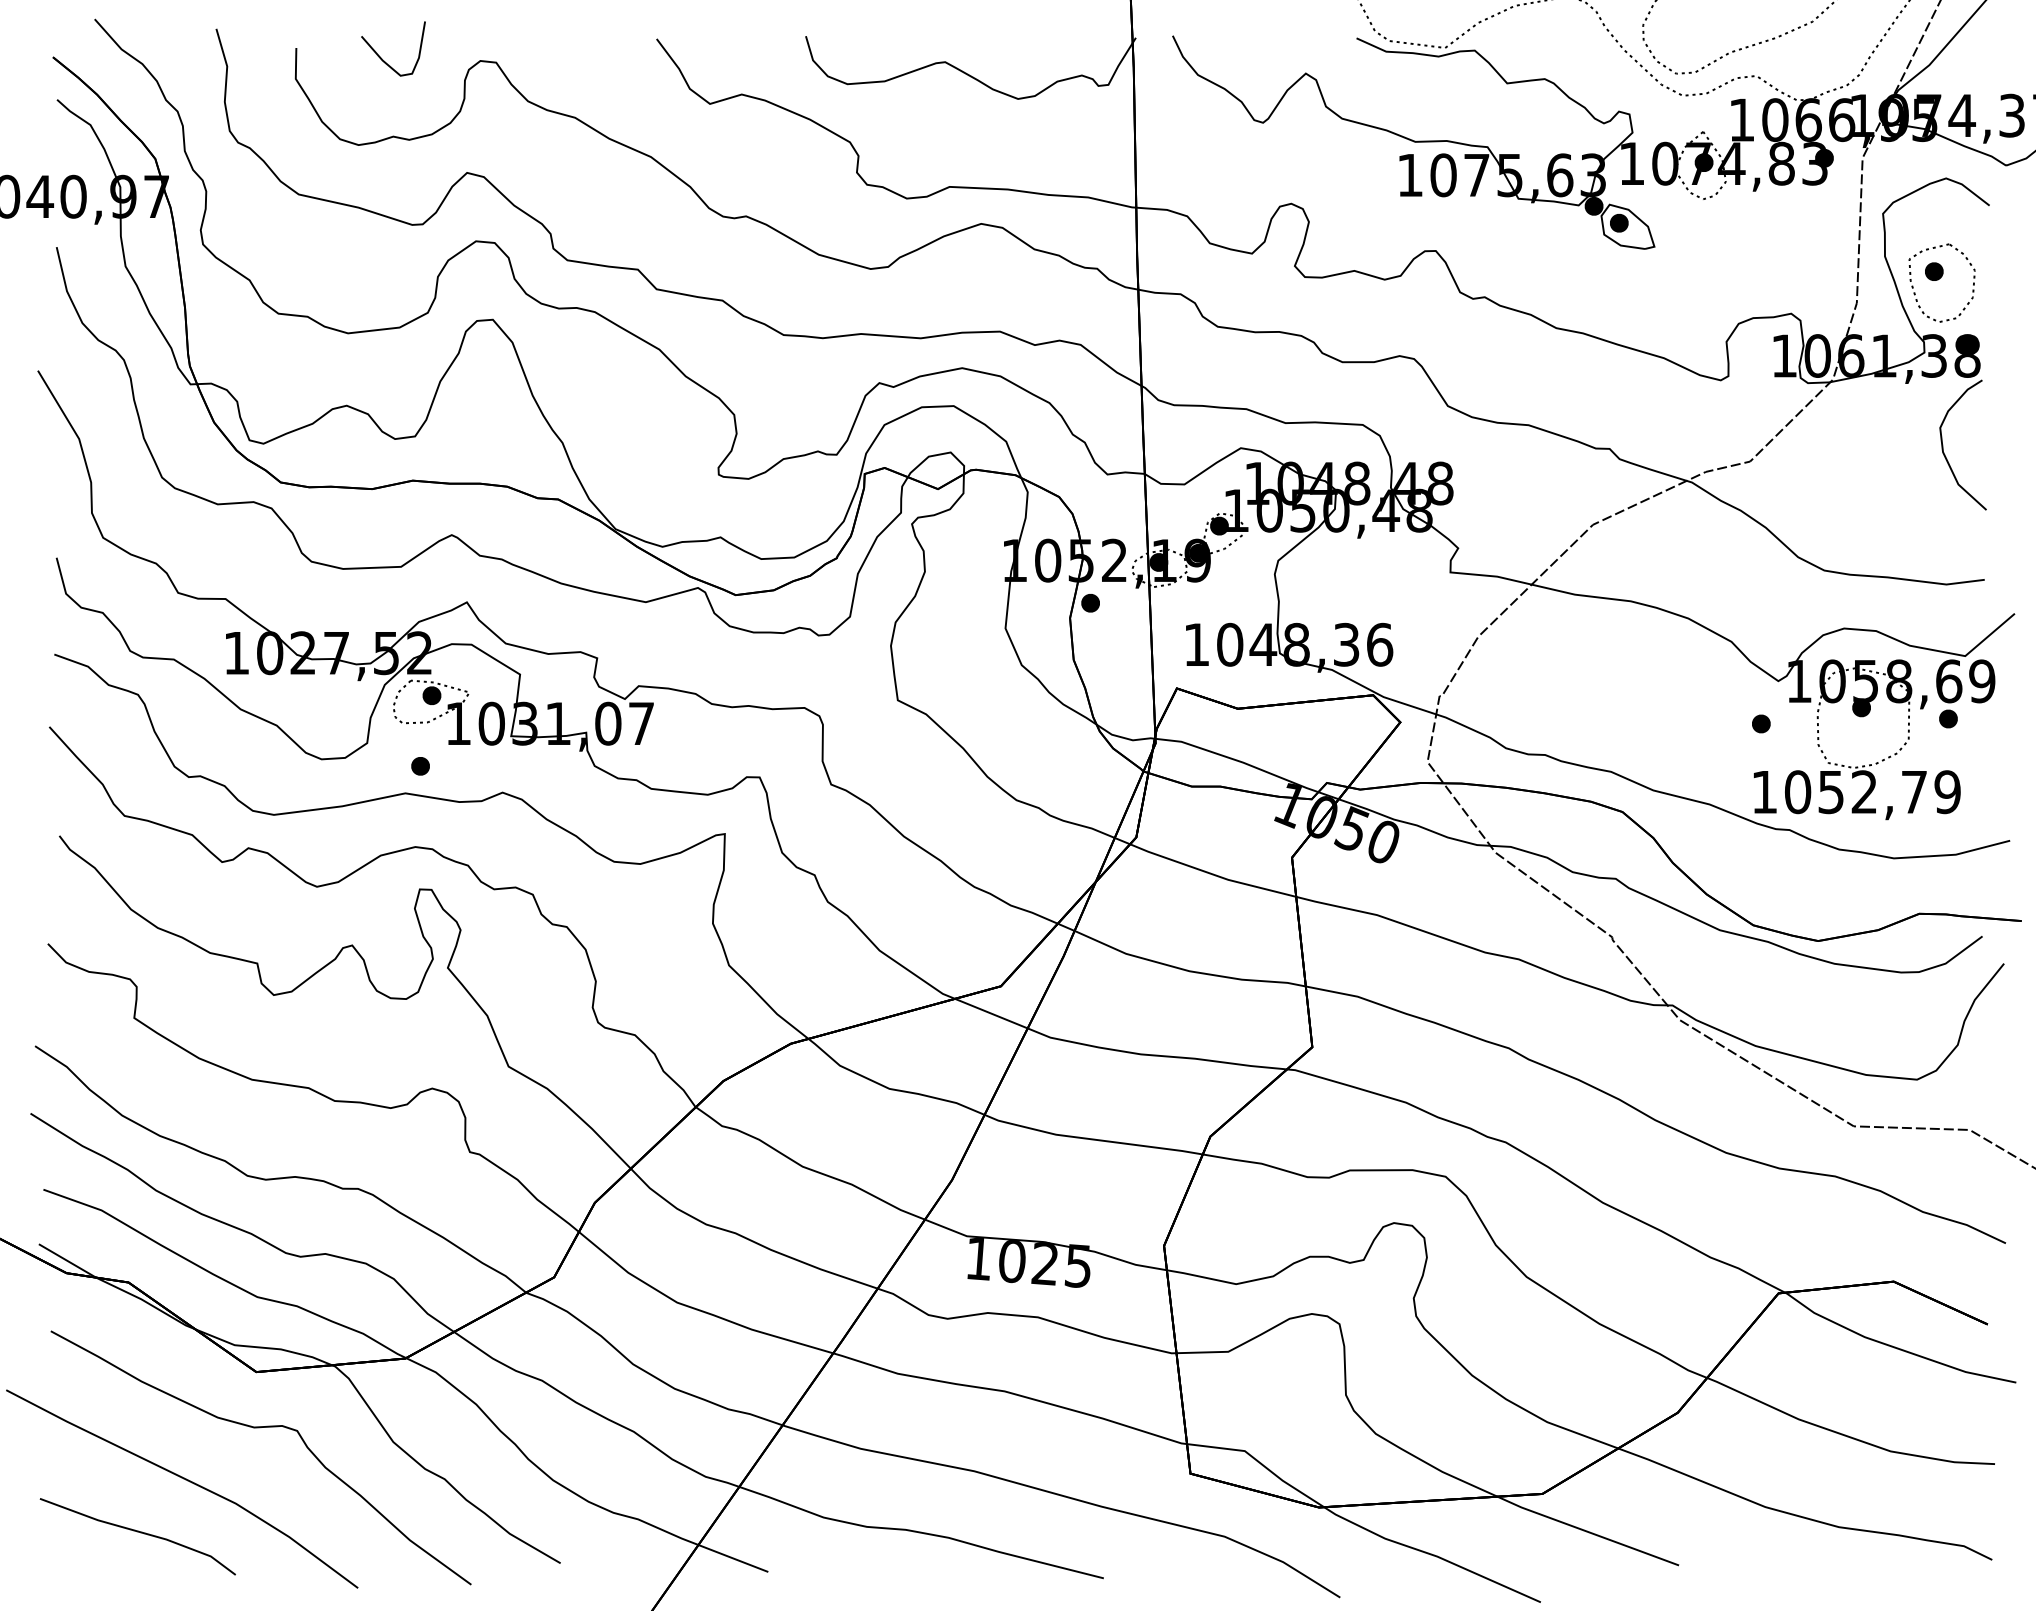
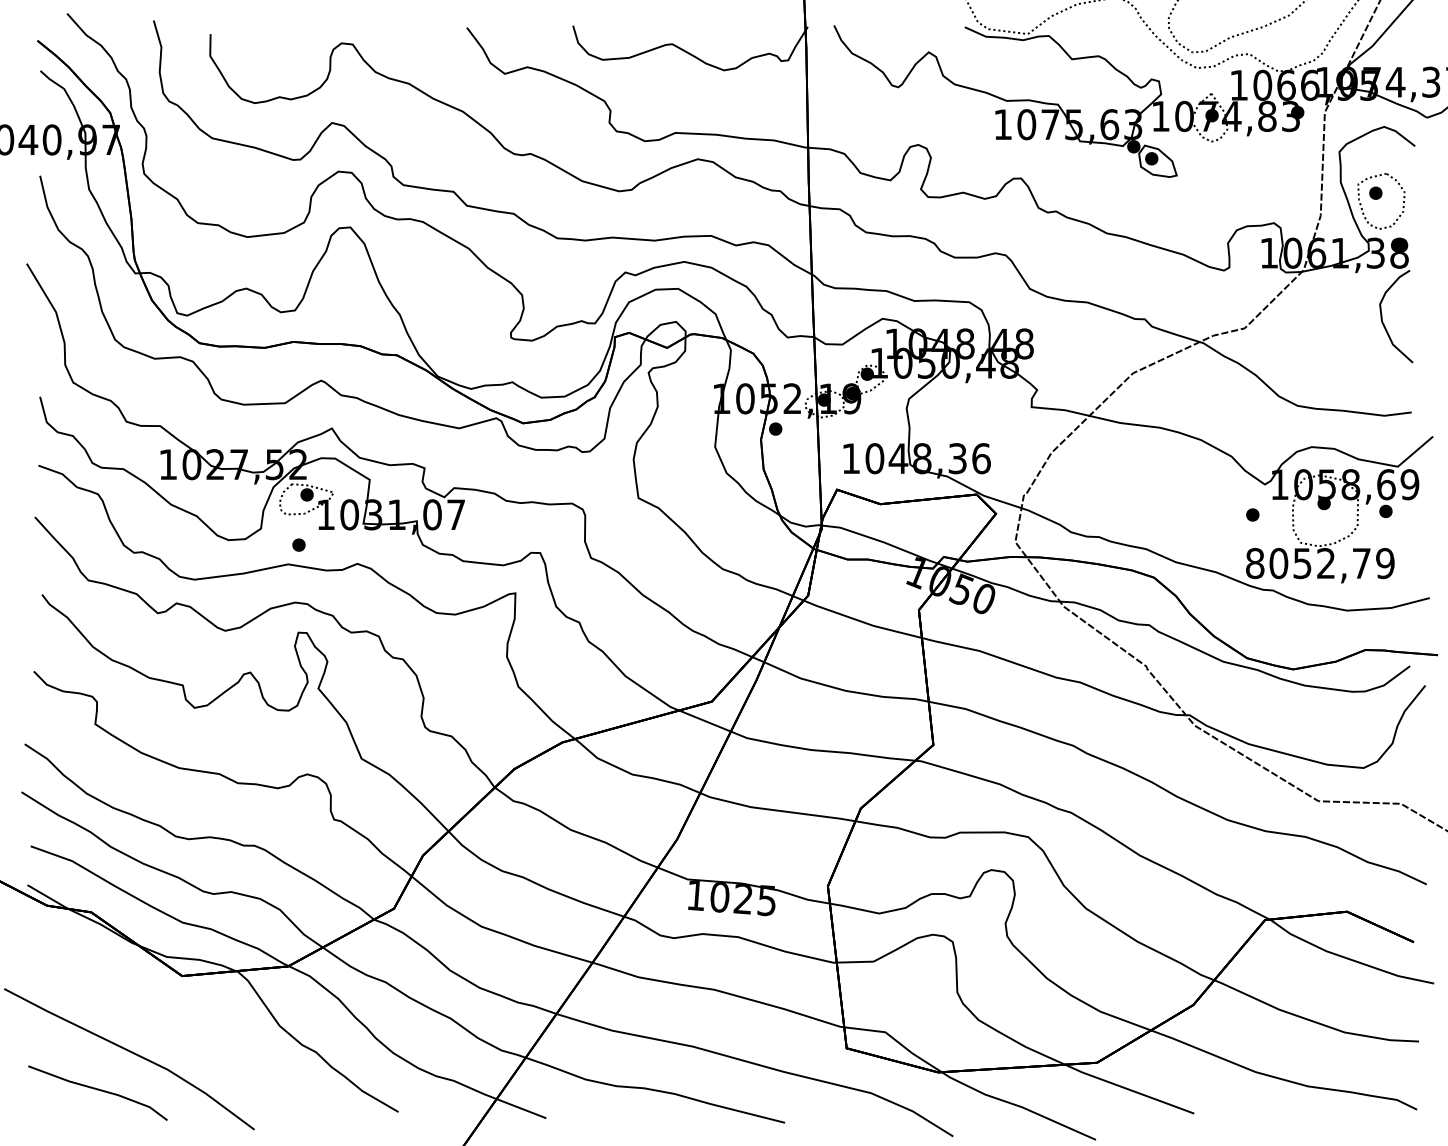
curve: (382, 58) -> (271, 41), removed
text: (1764, 792) -> (1255, 563), 1052,79 -> 8052,79
curve: (260, 1428) -> (185, 1016), removed

